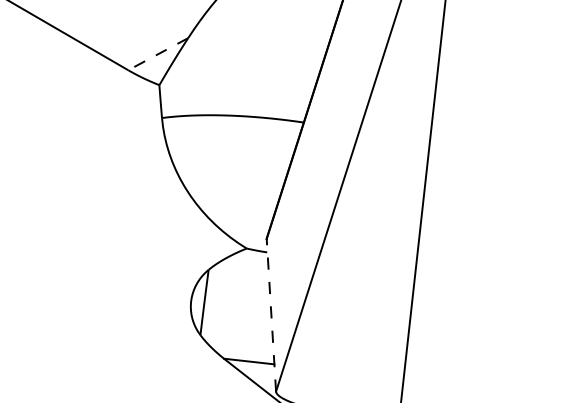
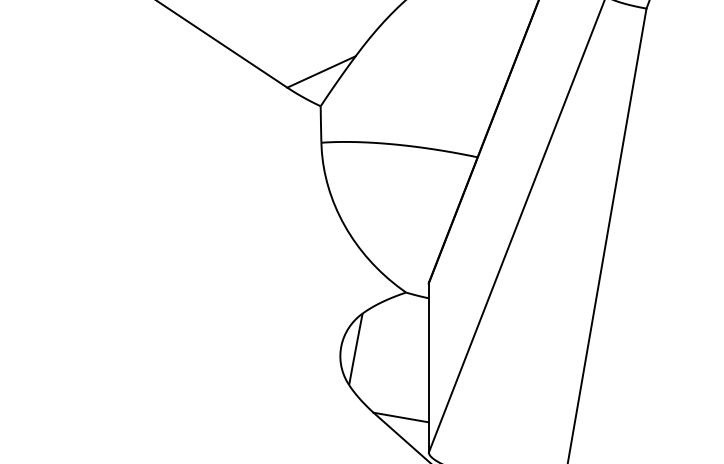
line: (158, 53) -> (321, 71), dashed -> solid
line: (271, 315) -> (428, 368), dashed -> solid

